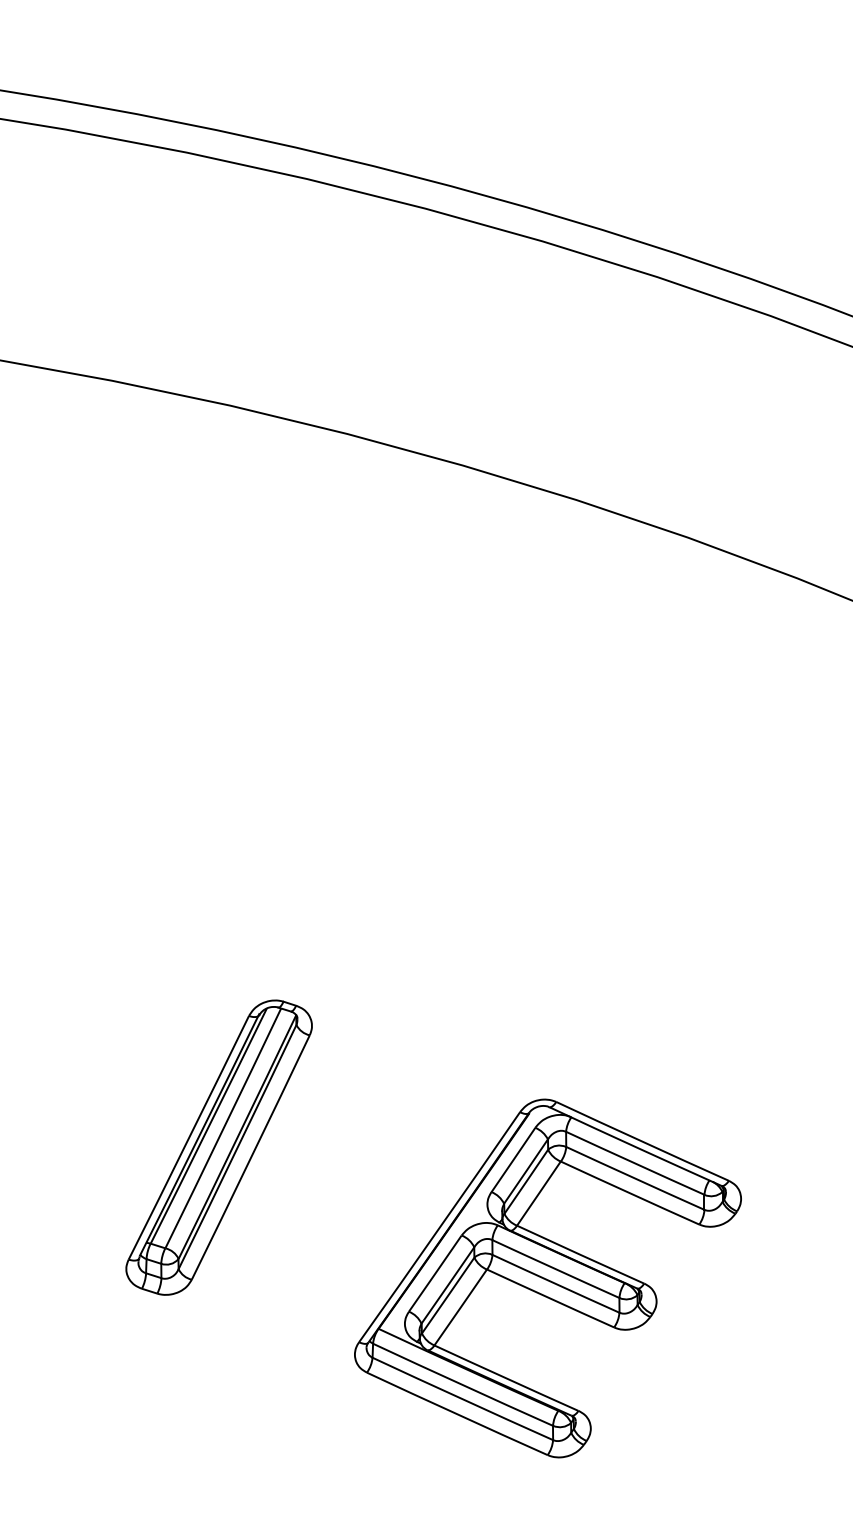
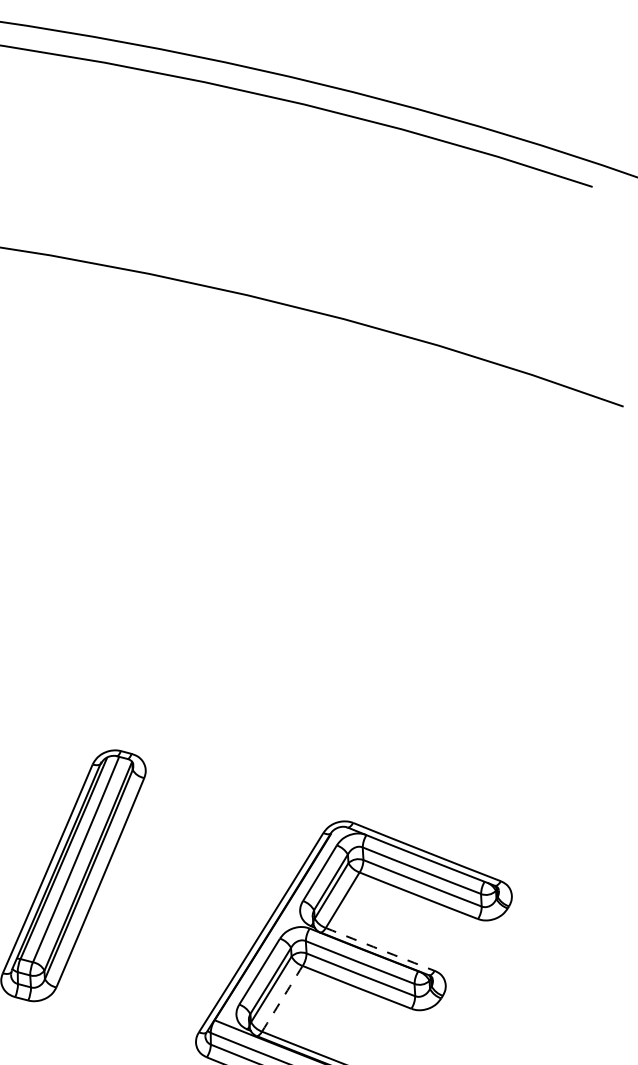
arc: (580, 1254) -> (380, 949), solid -> dashed
arc: (460, 1307) -> (282, 998), solid -> dashed

